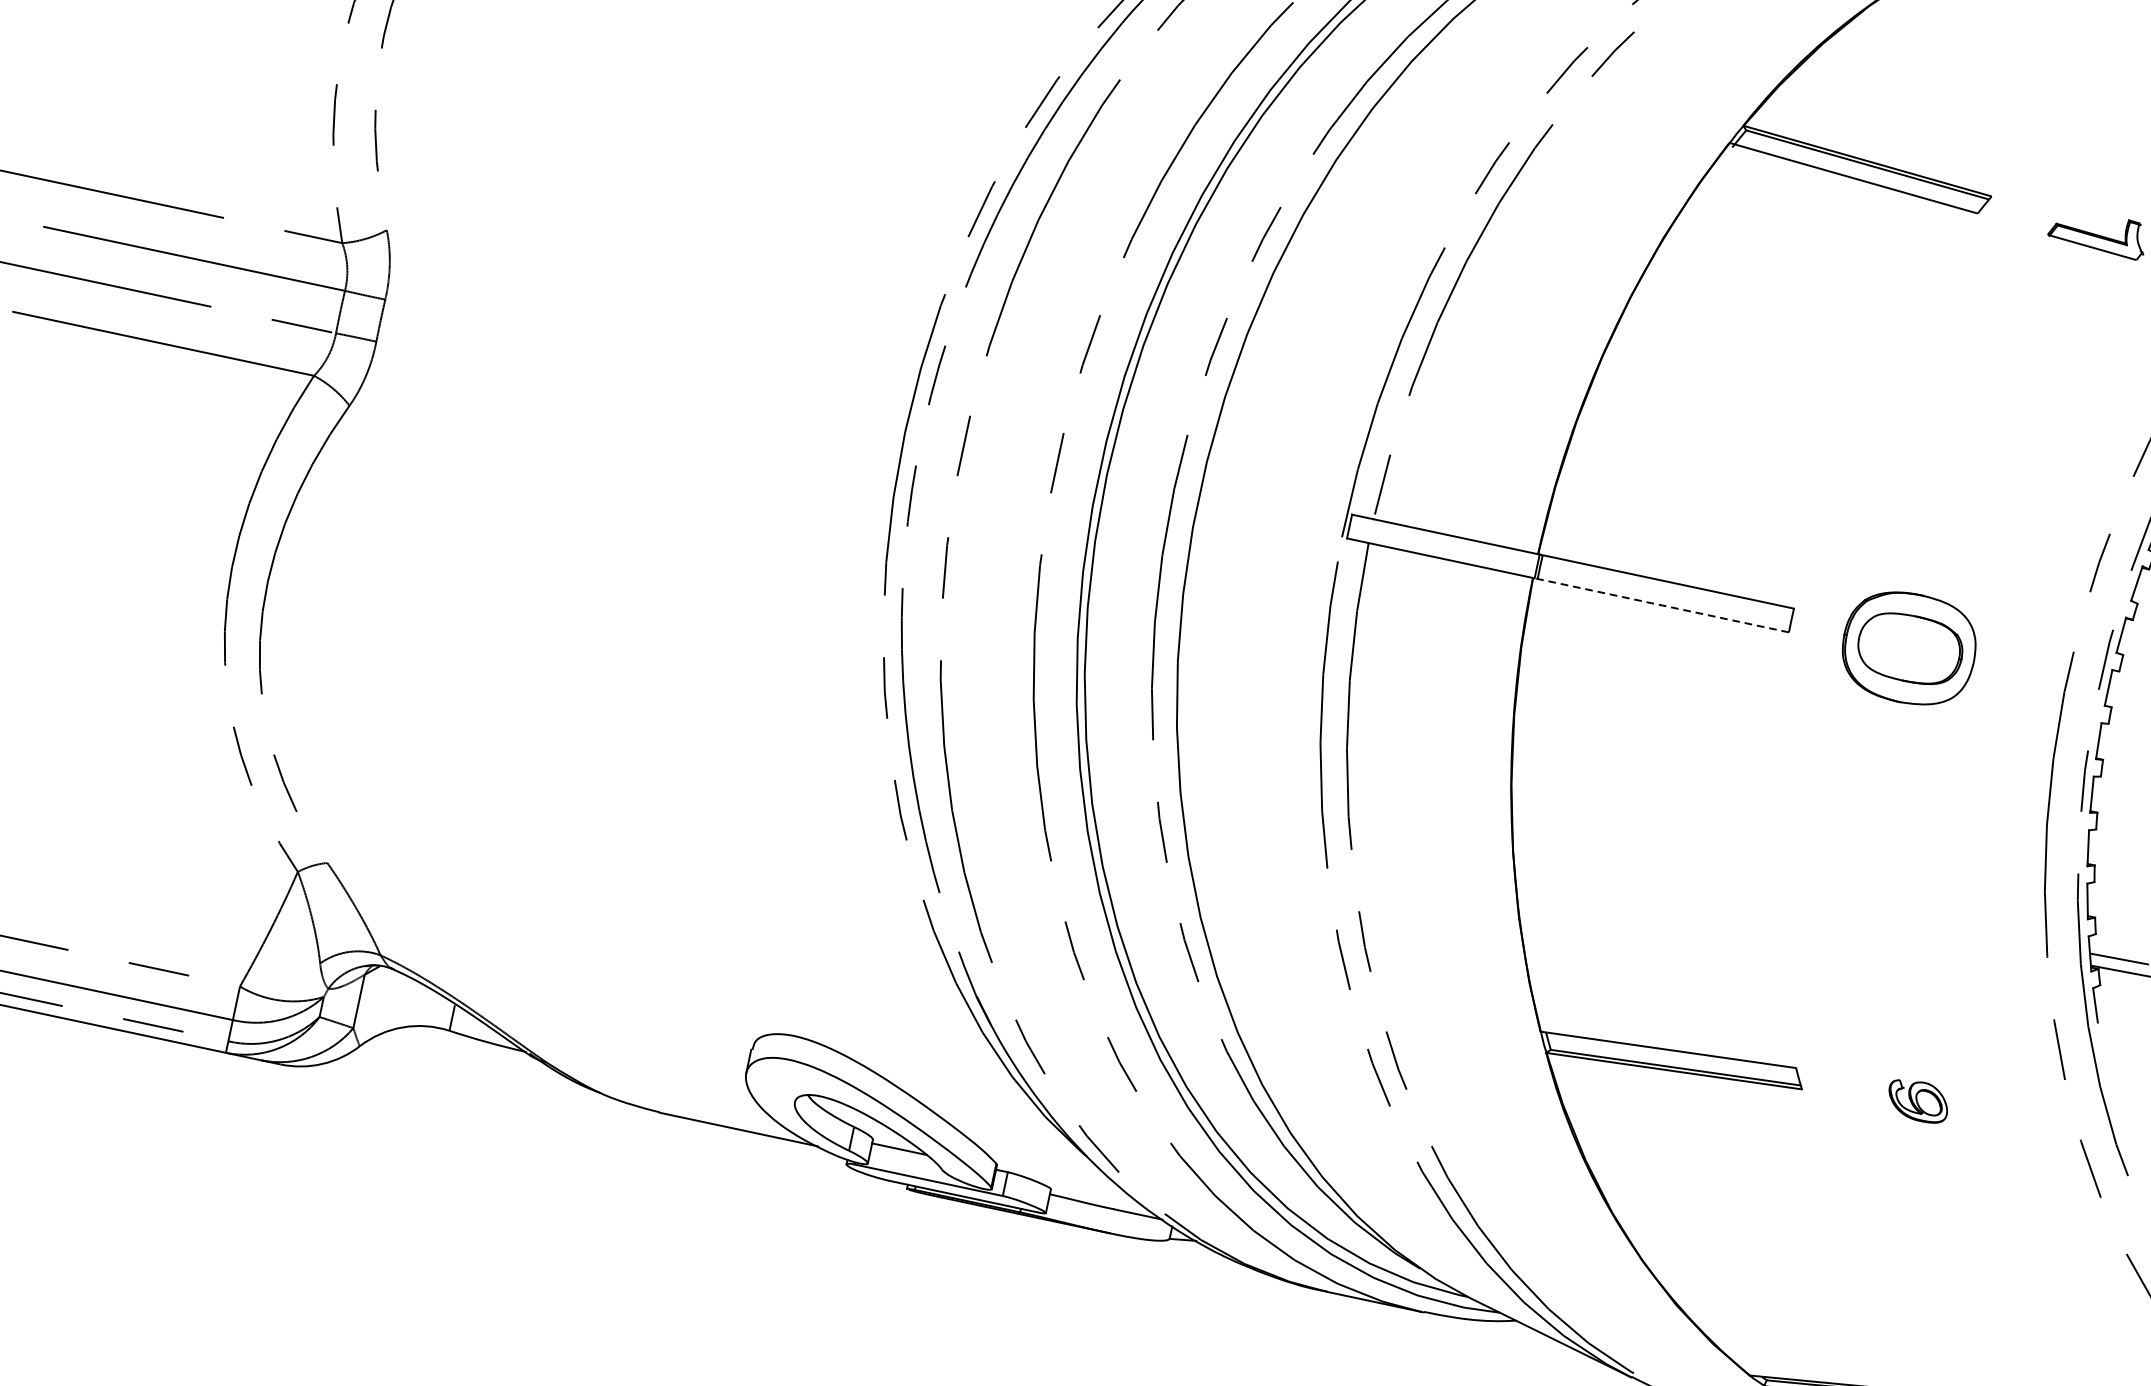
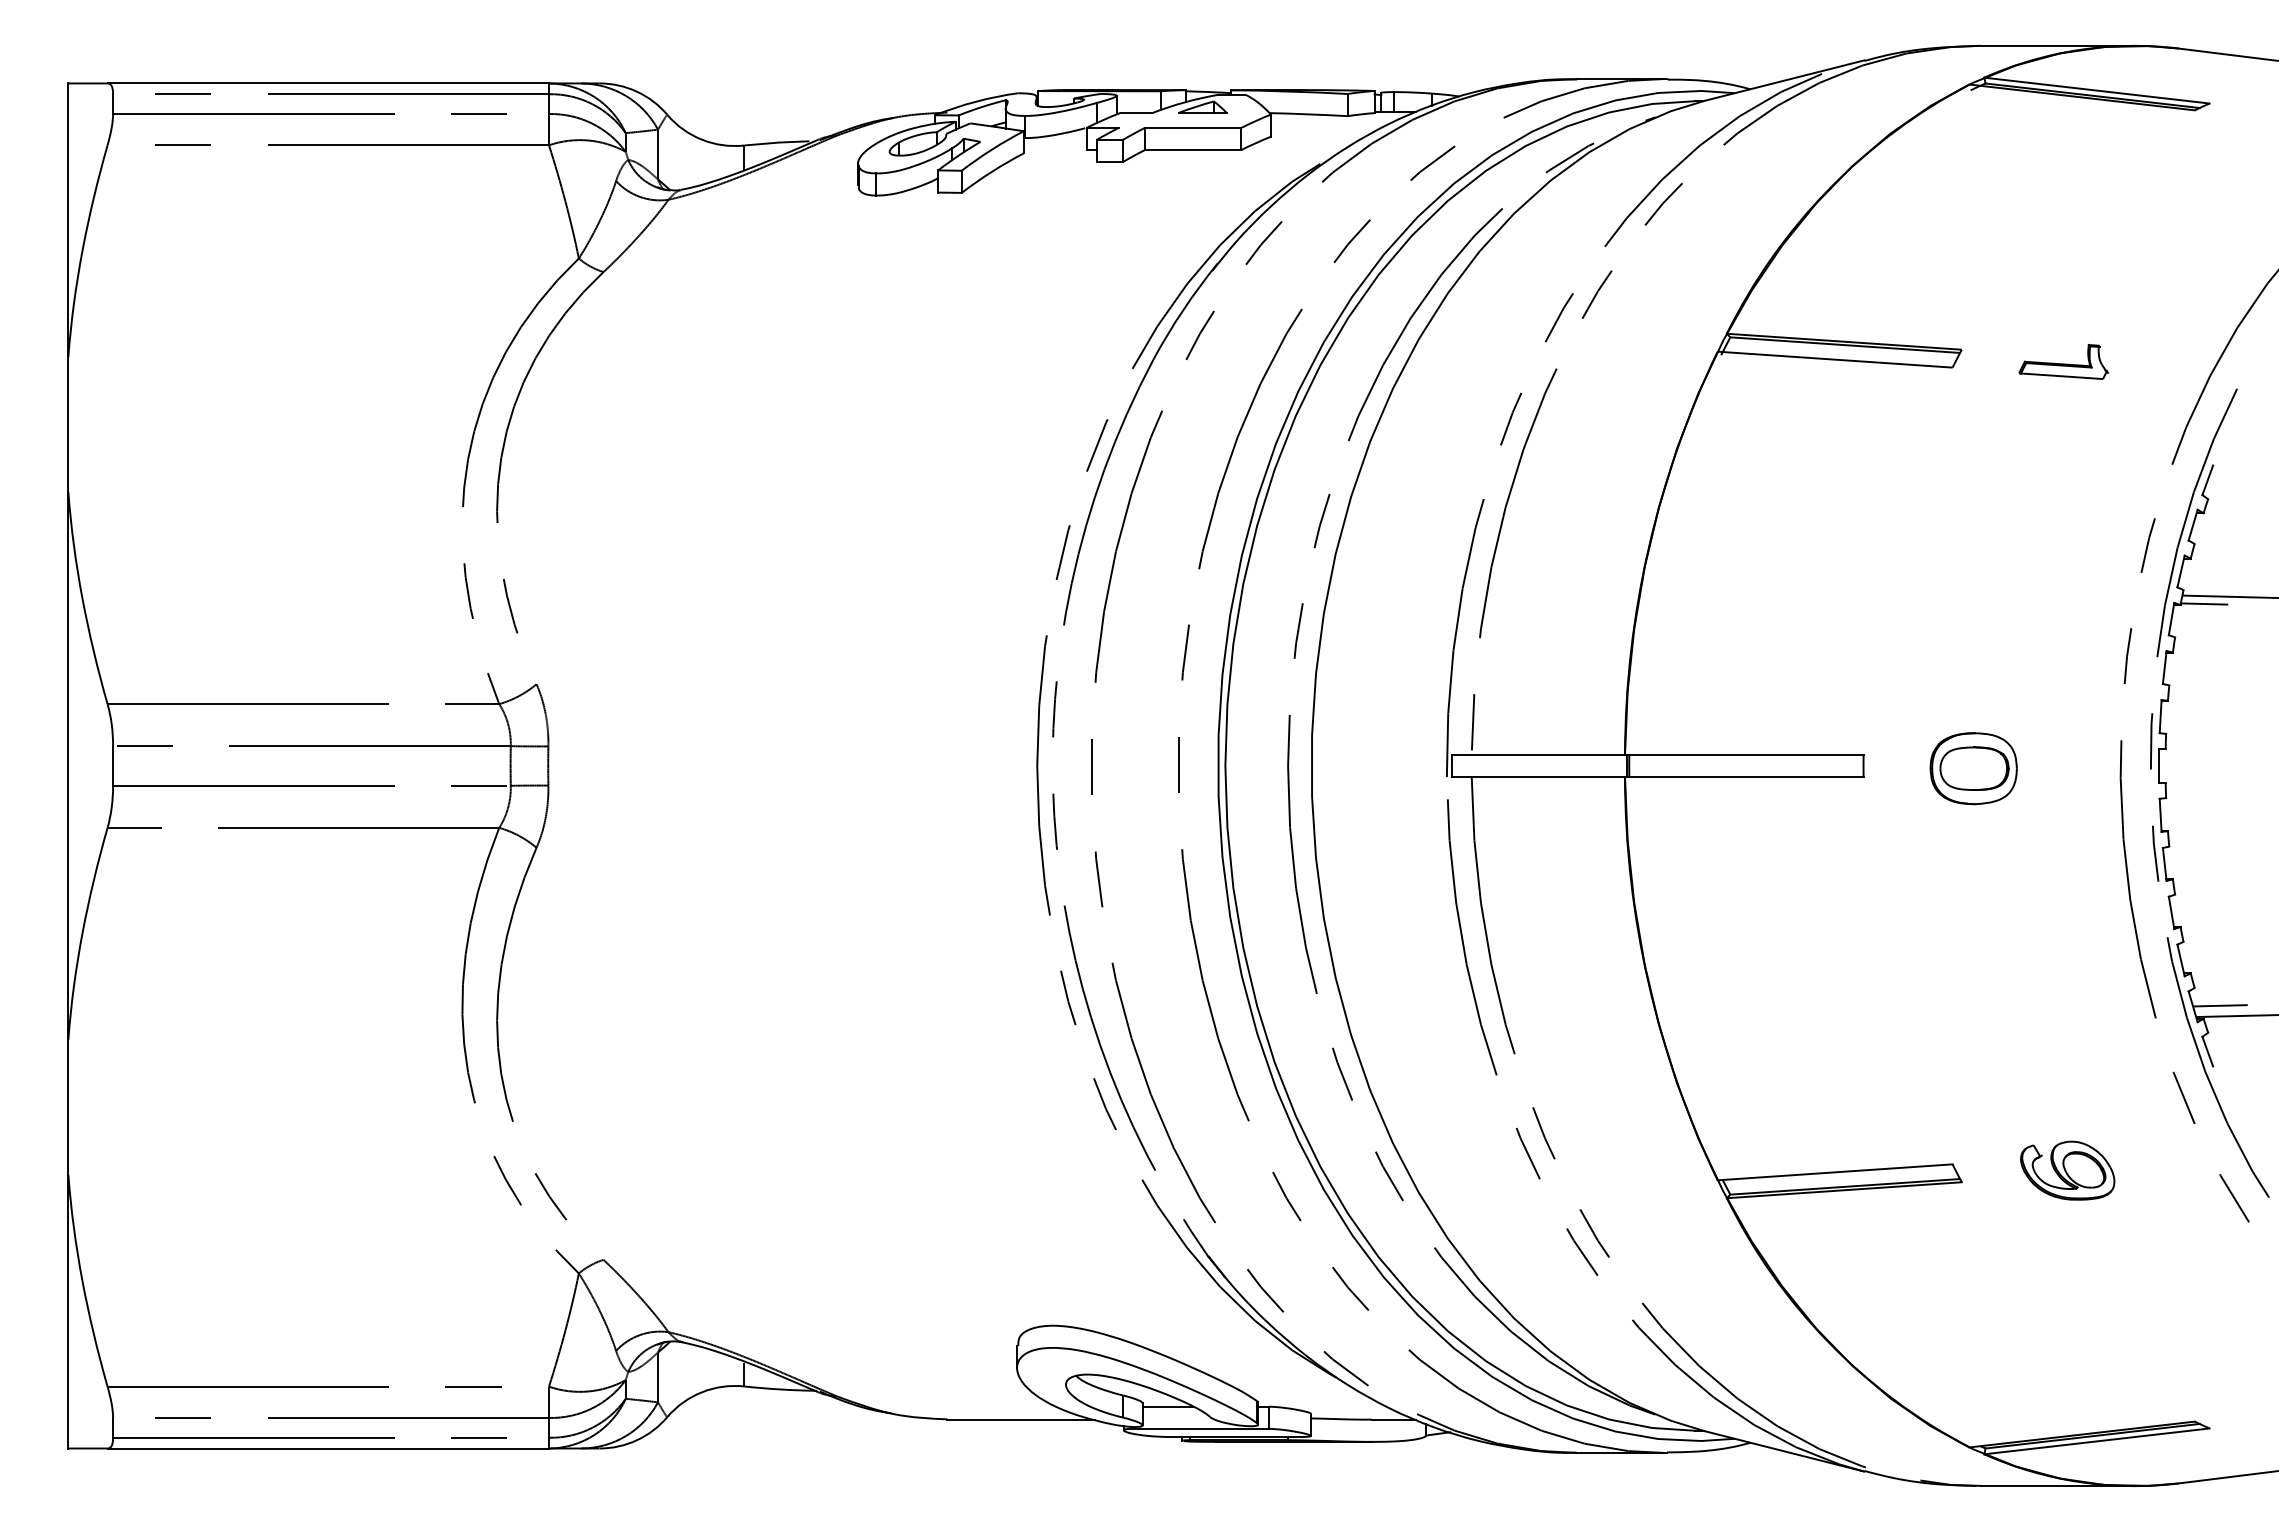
line: (1660, 605) -> (1743, 777), dashed -> solid
part: (1908, 648) -> (1973, 768), size x0.71
part: (1917, 1100) -> (2067, 1170), size x1.67

